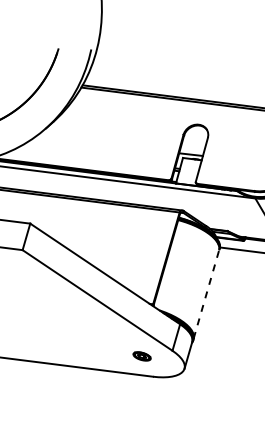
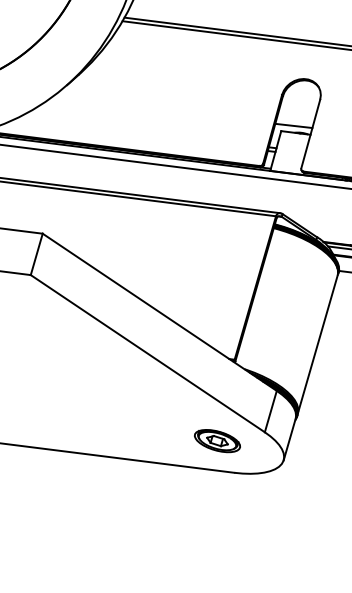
line: (206, 294) -> (317, 344), dashed -> solid
part: (141, 356) -> (216, 441), size x1.67

